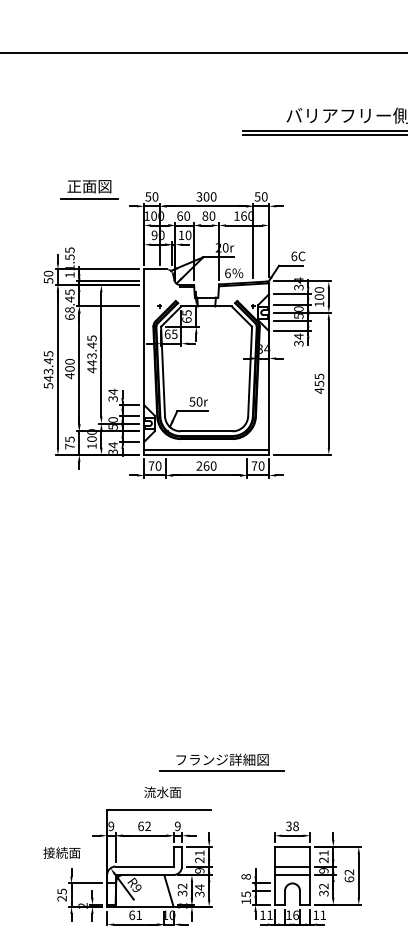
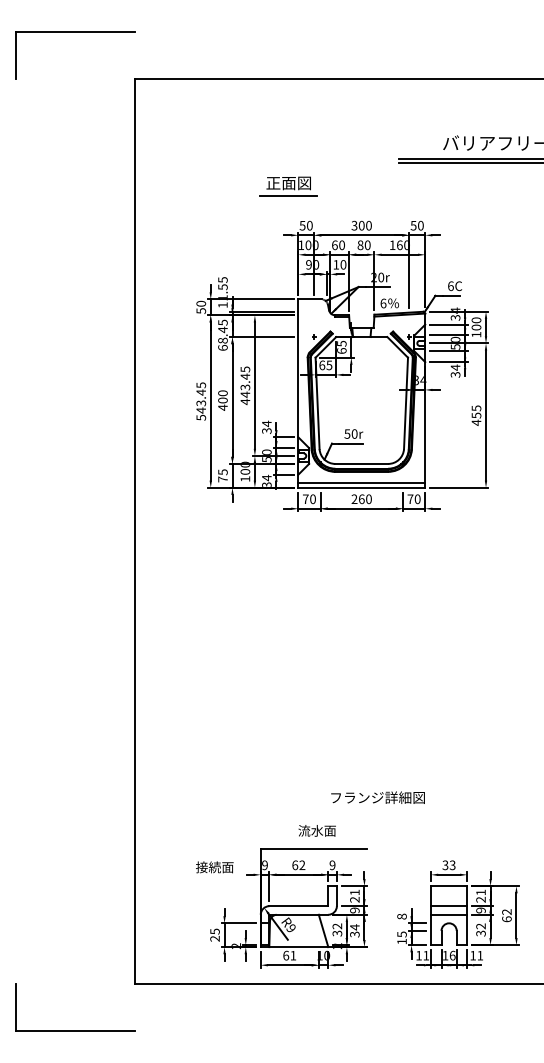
part: (89, 189) -> (288, 186), moved
line: (222, 770) -> (377, 808), removed
text: (295, 825) -> (452, 864), 38 -> 33
text: (61, 853) -> (214, 867), moved

